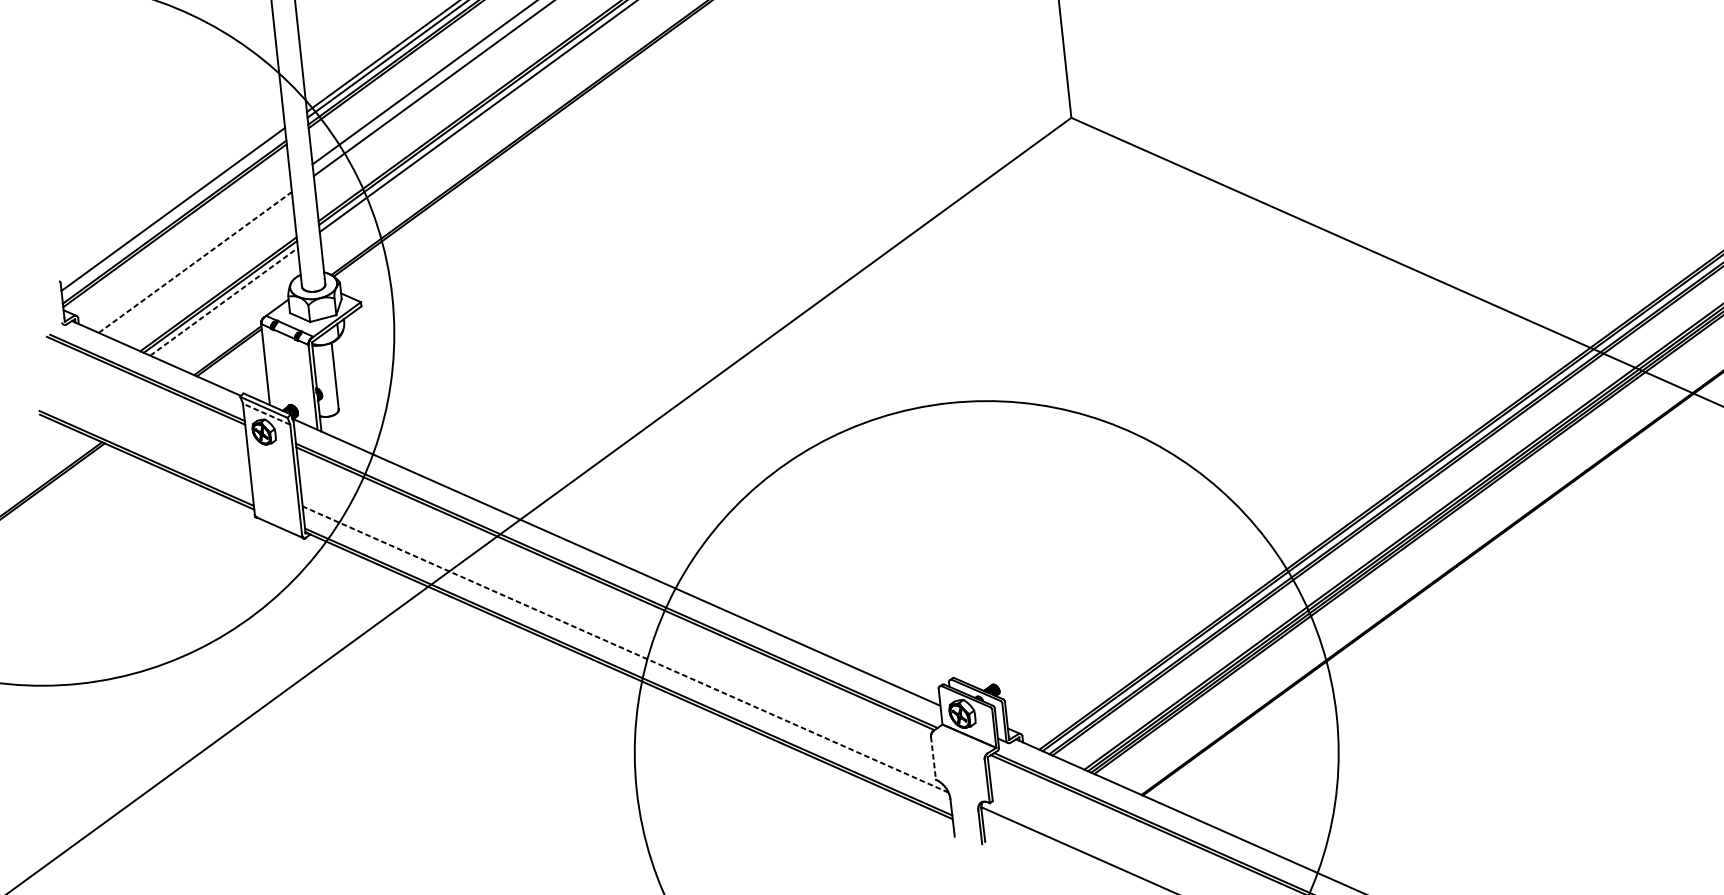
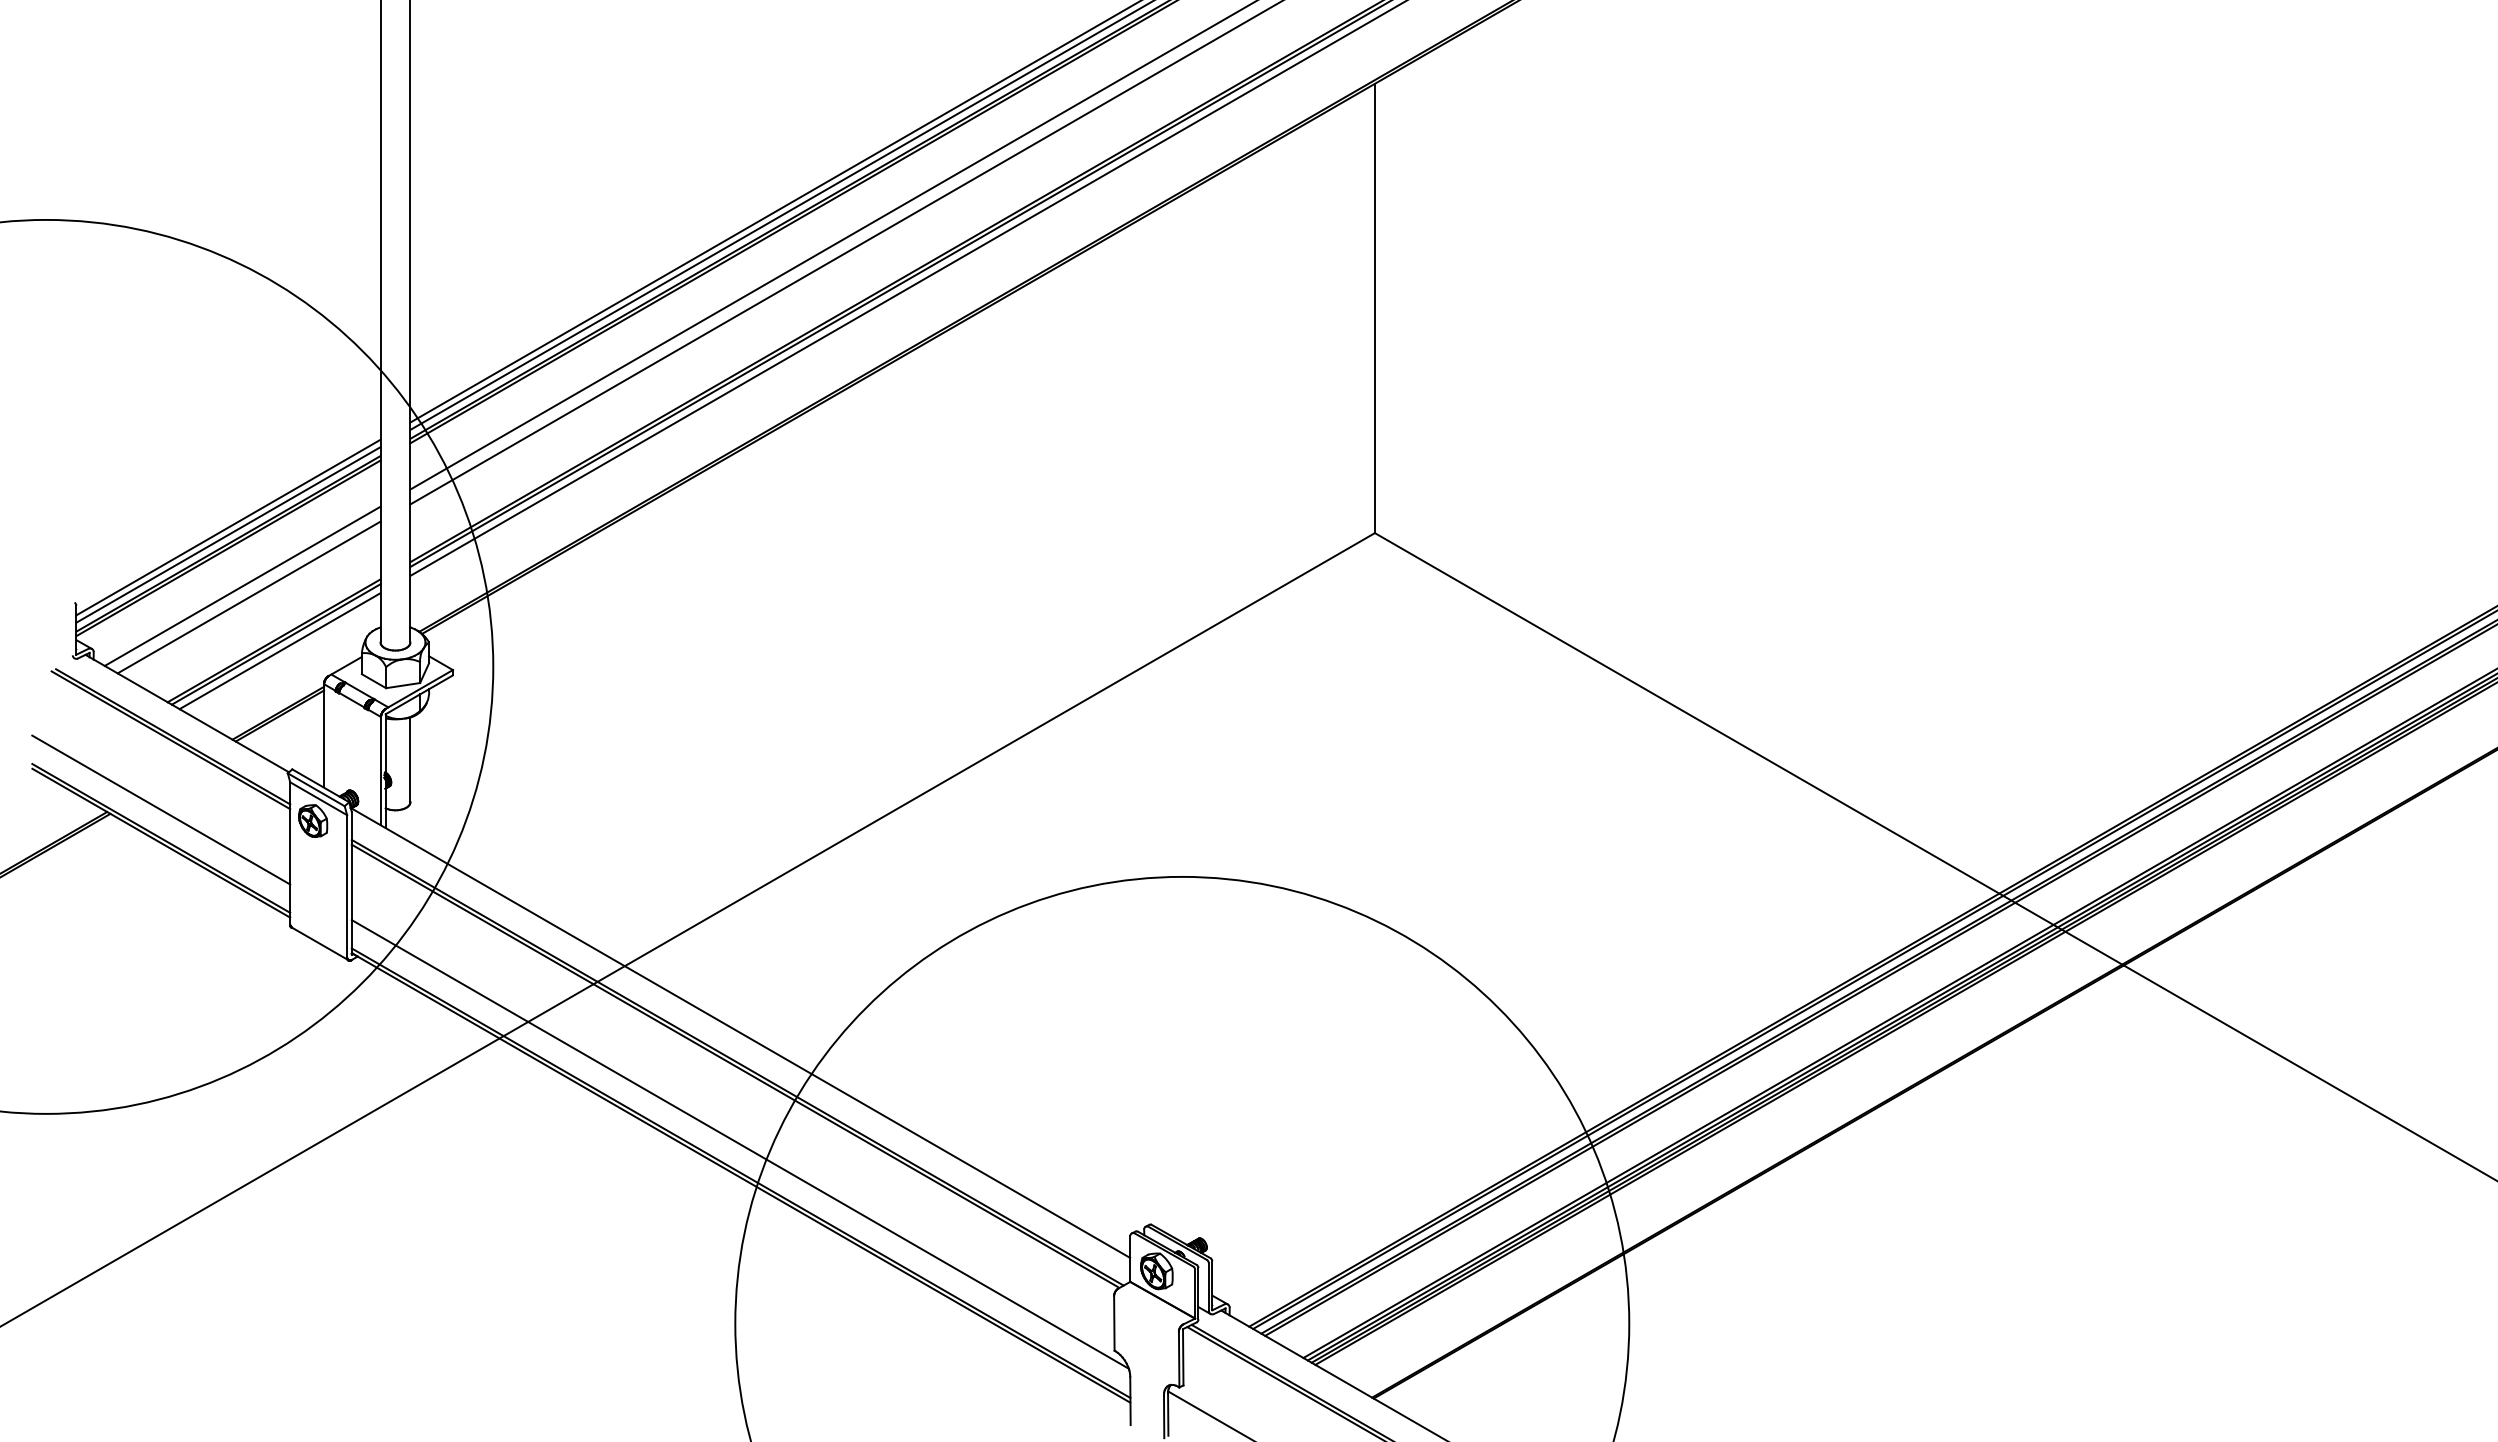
line: (173, 214) -> (228, 534), added
line: (189, 253) -> (242, 585), added
line: (195, 262) -> (249, 597), dashed -> solid
line: (224, 301) -> (280, 650), dashed -> solid
line: (266, 414) -> (318, 798), dashed -> solid
line: (144, 435) -> (161, 809), added
line: (625, 649) -> (740, 1144), dashed -> solid
line: (933, 758) -> (1114, 1323), dashed -> solid

